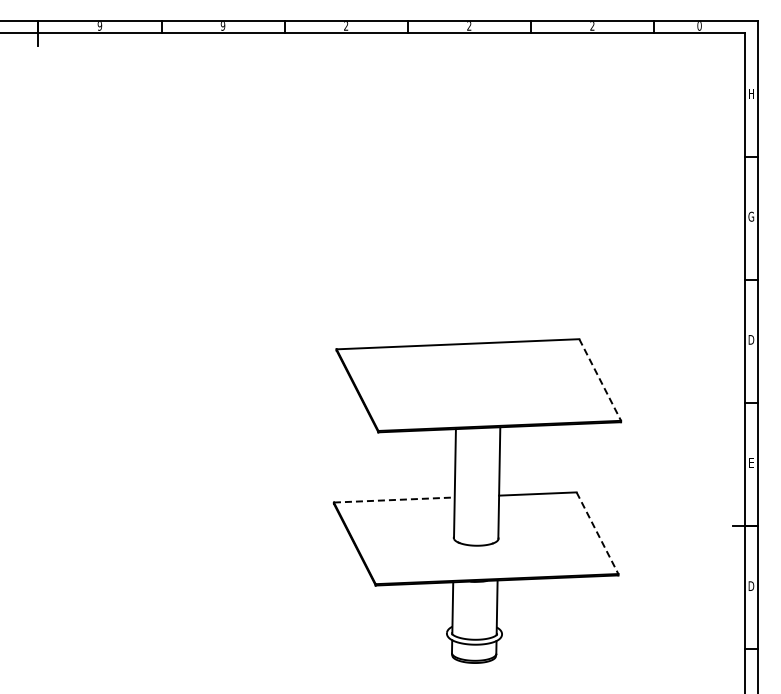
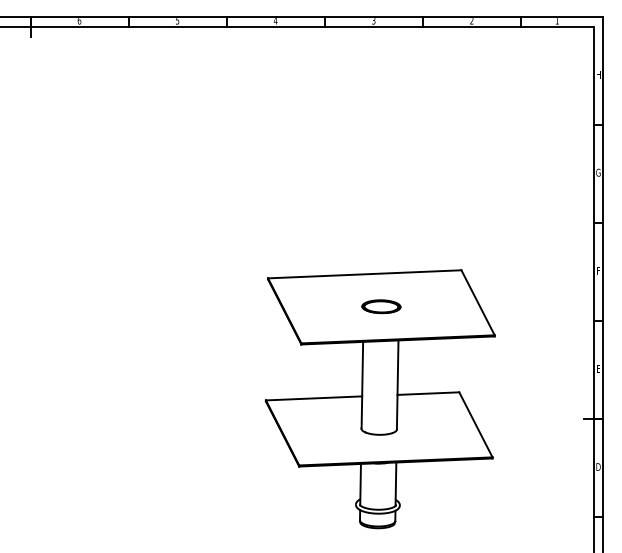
text: (99, 26) -> (79, 21), 9 -> 6
text: (222, 26) -> (177, 21), 9 -> 5
text: (345, 26) -> (275, 21), 2 -> 4
text: (469, 26) -> (373, 21), 2 -> 3
text: (699, 26) -> (557, 21), 0 -> 1
text: (751, 339) -> (598, 270), D -> F
line: (600, 380) -> (478, 303), dashed -> solid
part: (478, 384) -> (381, 306), added
line: (394, 499) -> (314, 397), dashed -> solid
line: (597, 533) -> (475, 425), dashed -> solid

